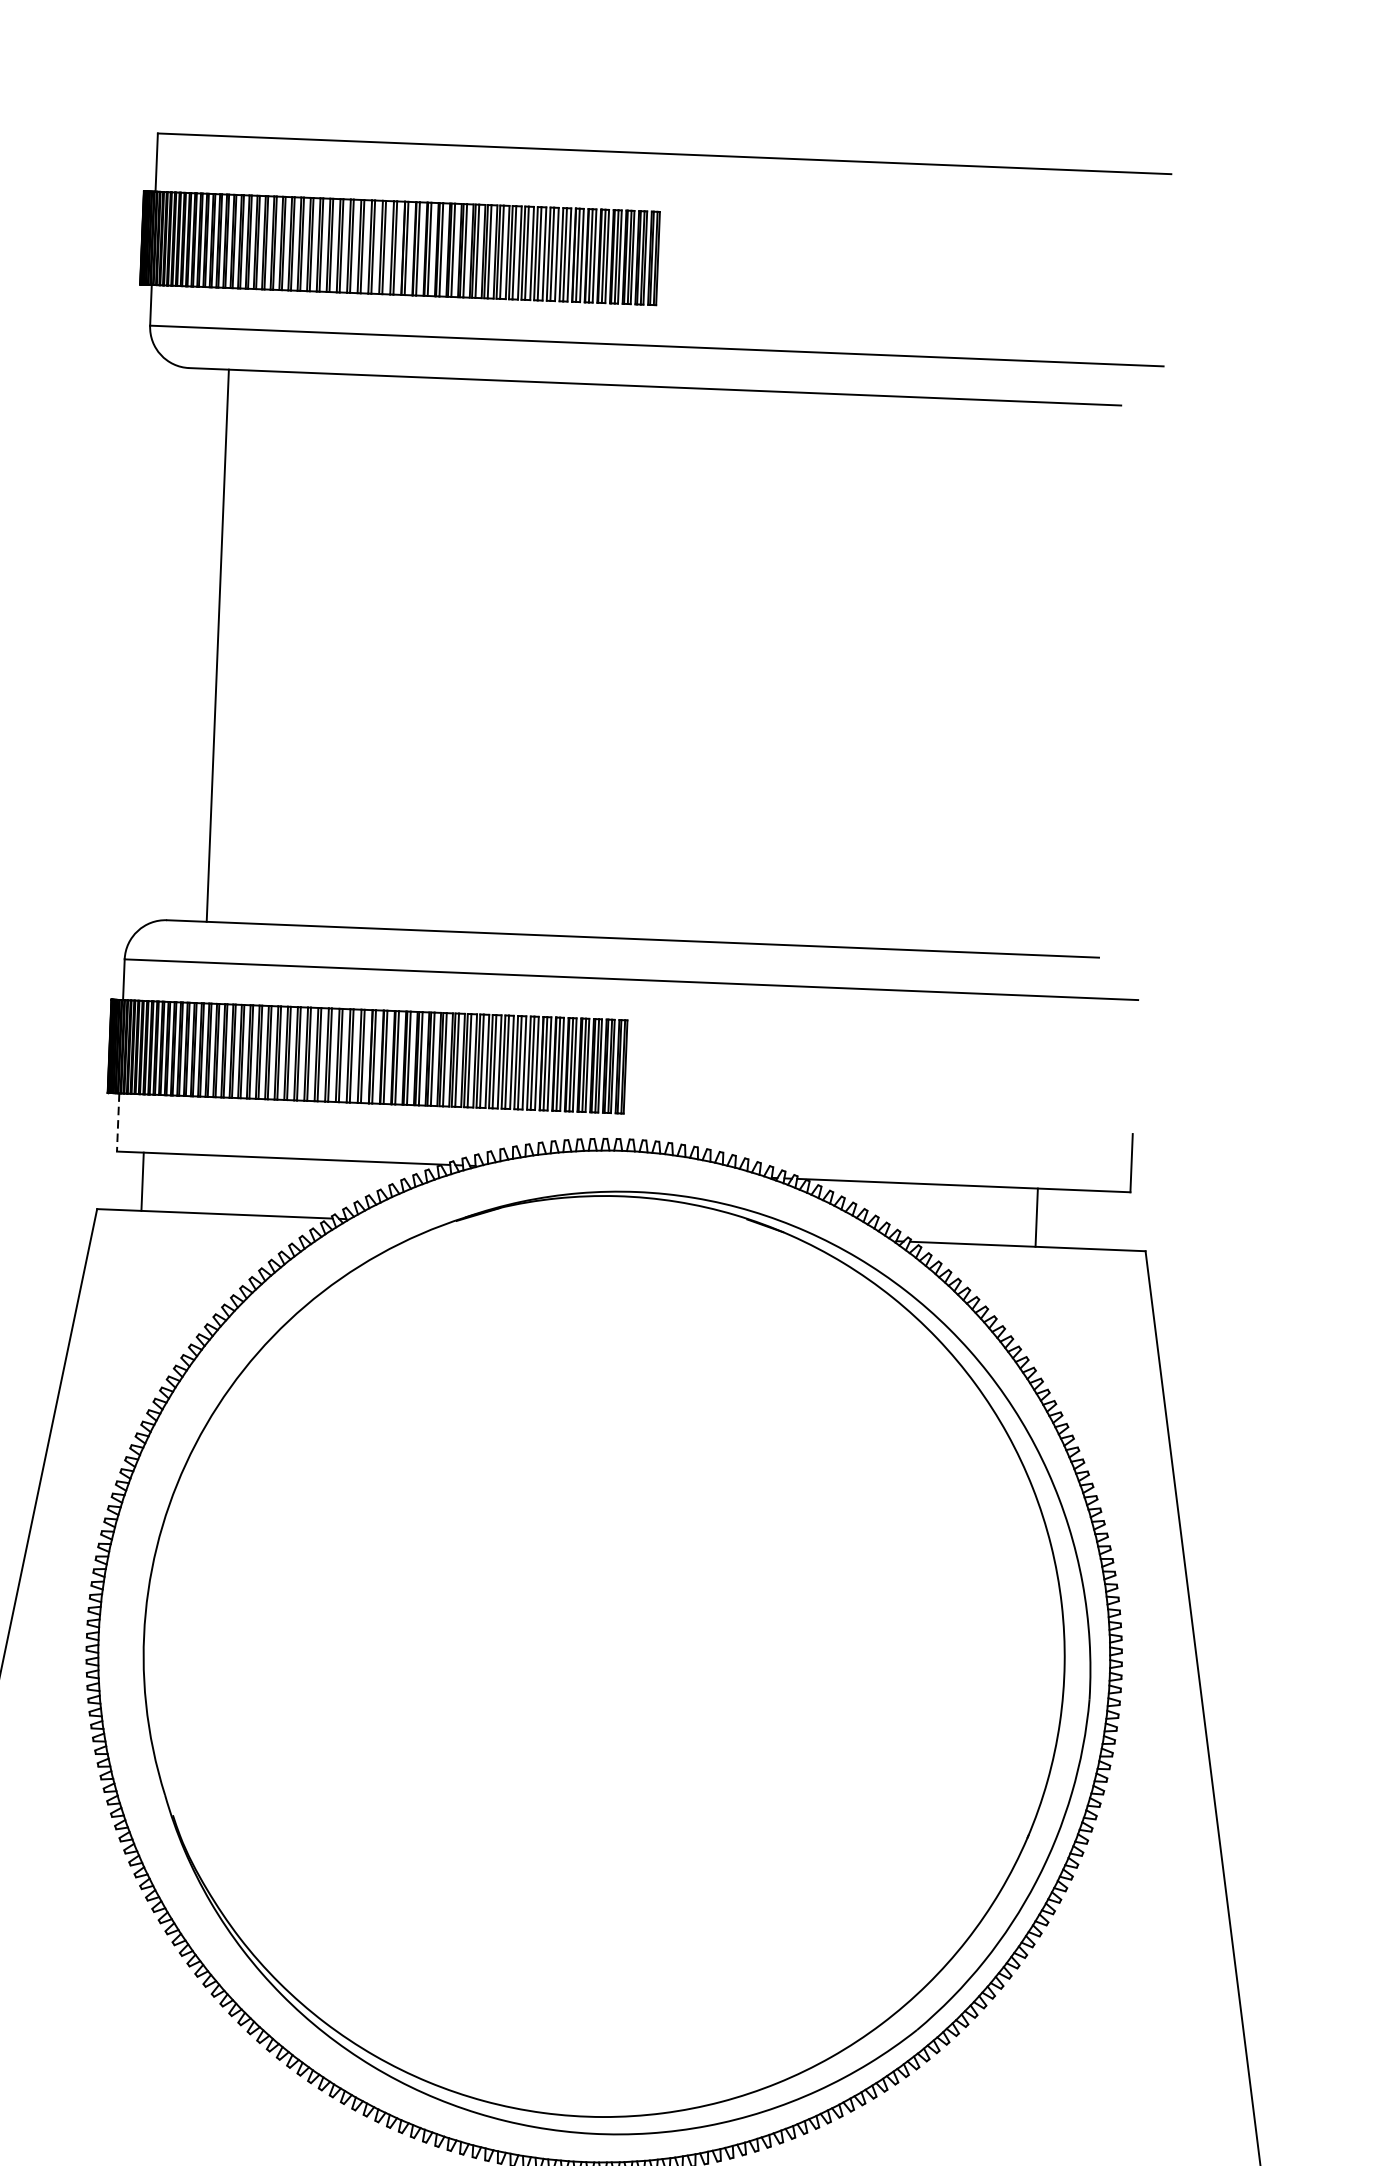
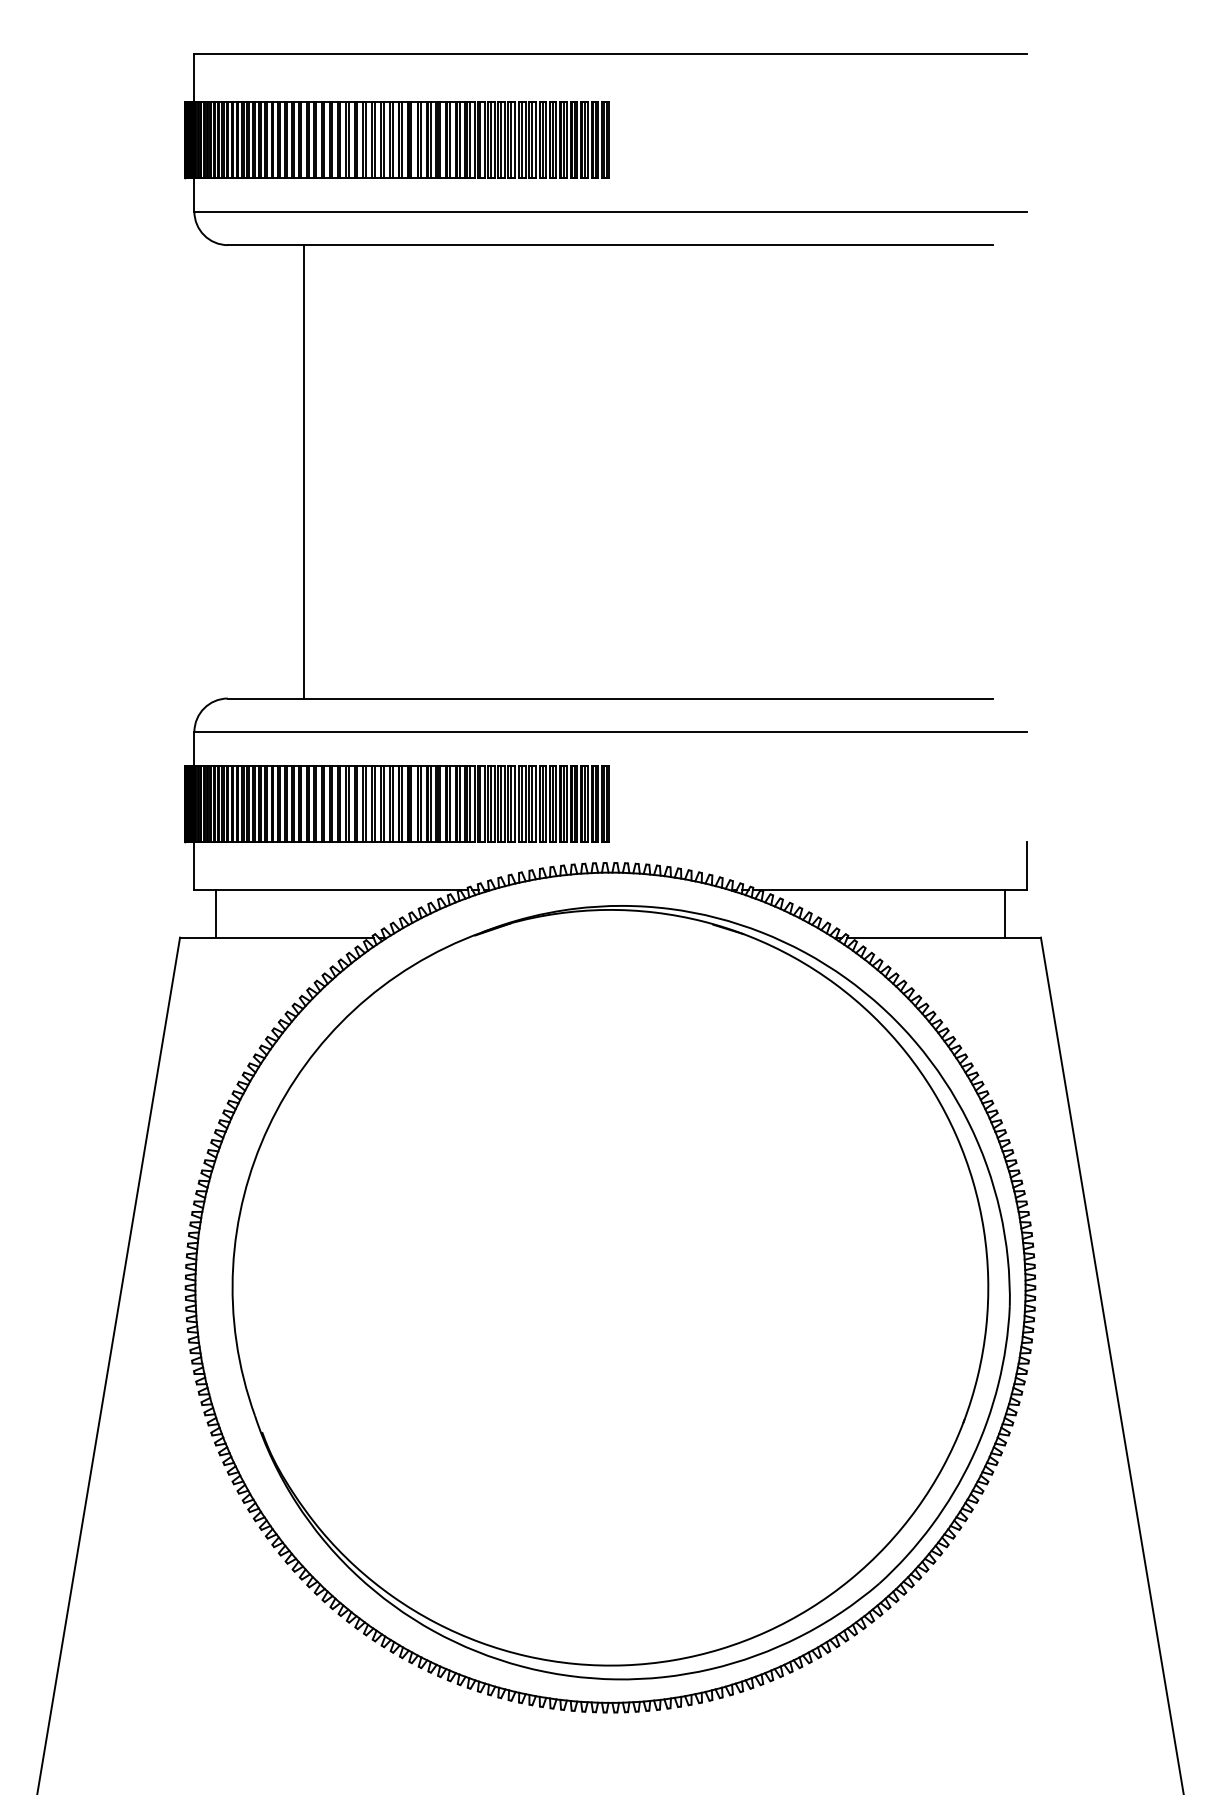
line: (217, 645) -> (304, 471), moved
line: (118, 1121) -> (194, 865), dashed -> solid
line: (1036, 1217) -> (1004, 913), moved

